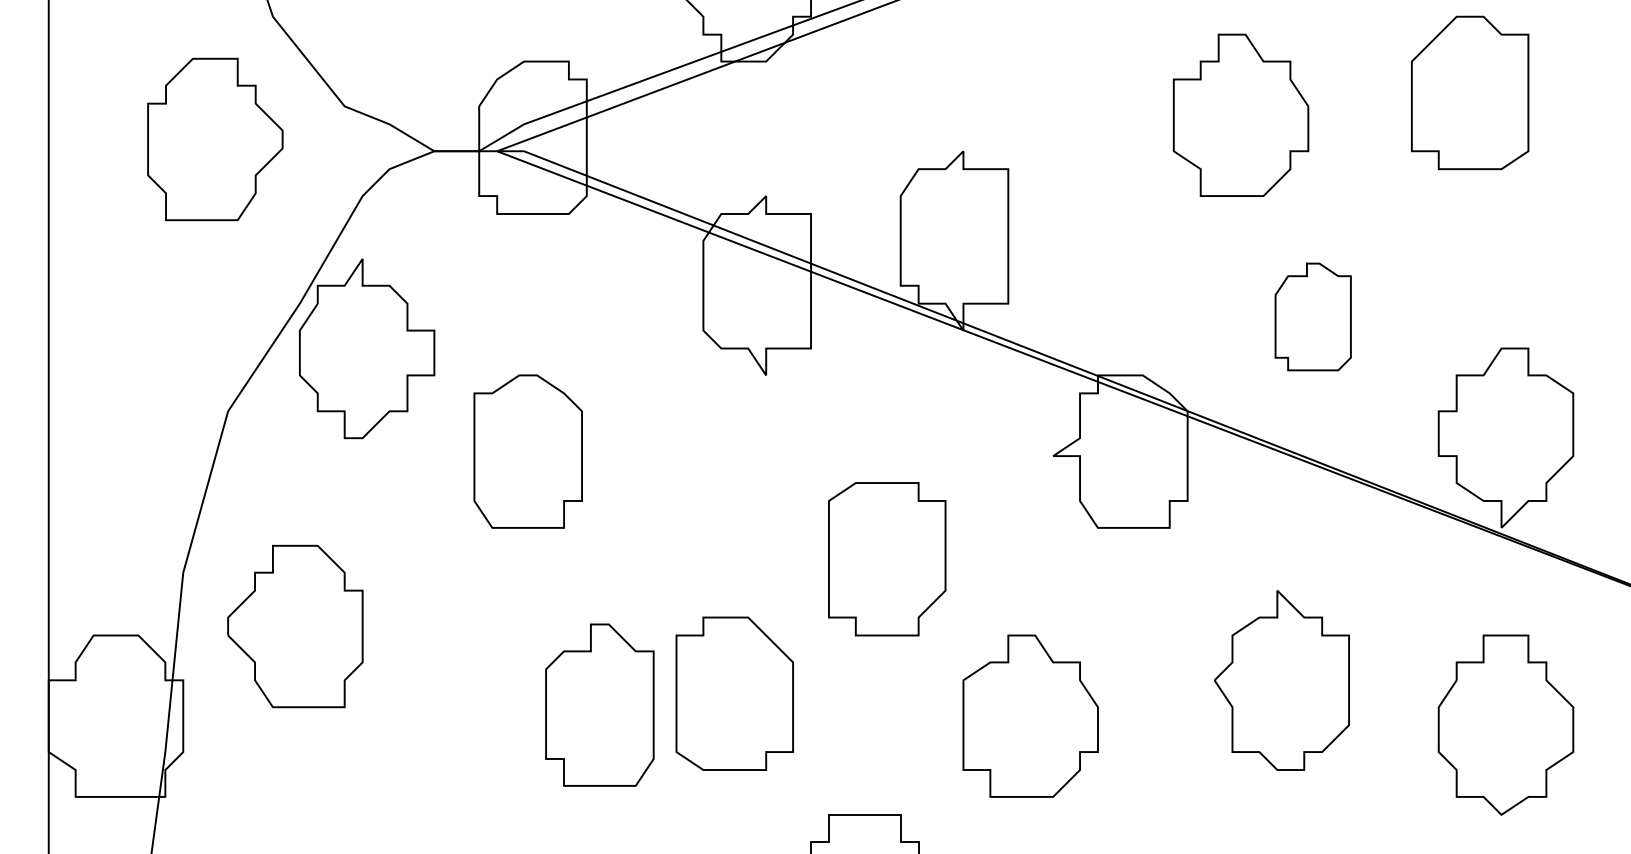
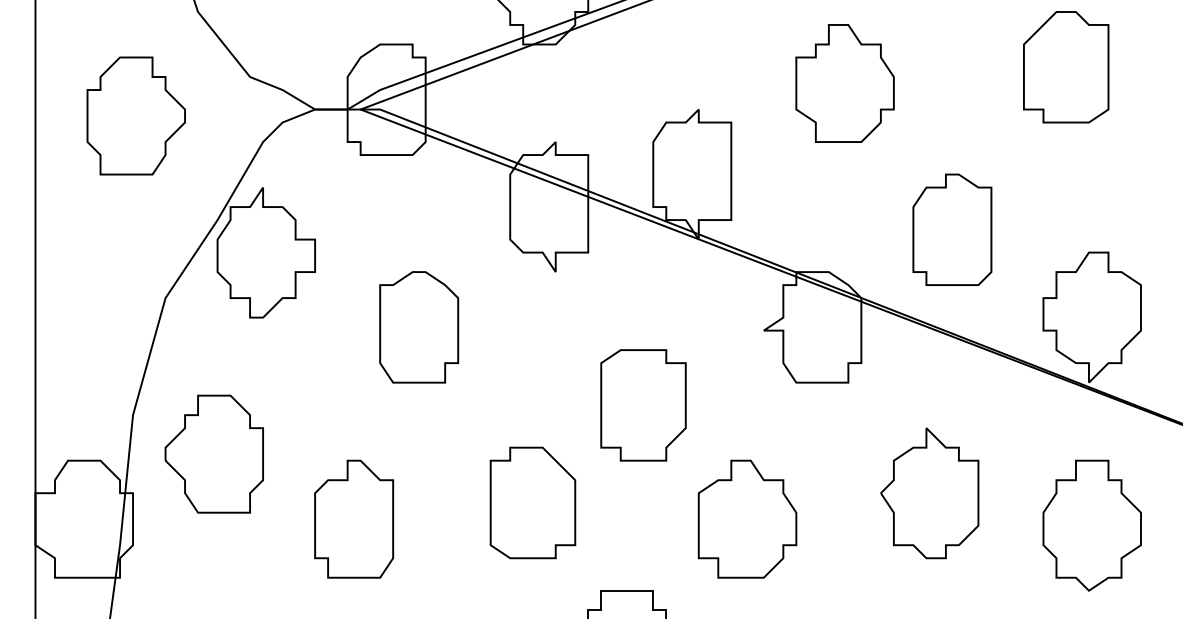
part: (1240, 115) -> (844, 83), moved
part: (214, 138) -> (135, 115), moved
part: (1313, 316) -> (952, 229), size x1.43
part: (528, 451) -> (419, 327), moved
part: (600, 704) -> (354, 518), moved

